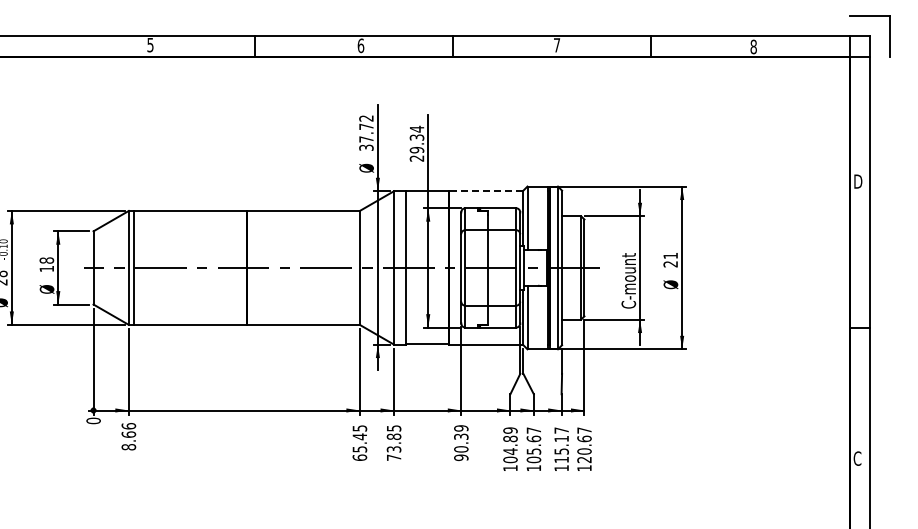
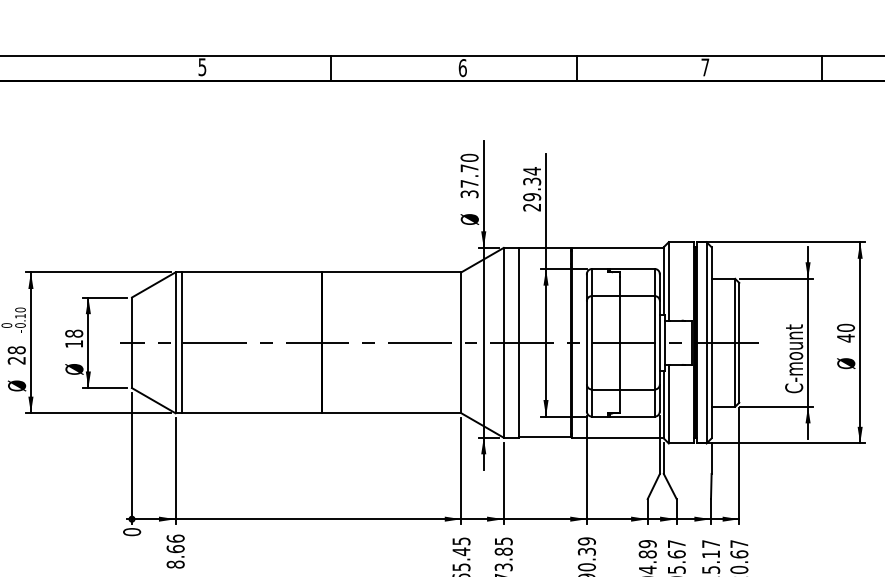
text: (366, 118) -> (469, 157), 37.72 -> 37.70
line: (485, 191) -> (616, 248), dashed -> solid
text: (670, 259) -> (845, 332), 21 -> 40

